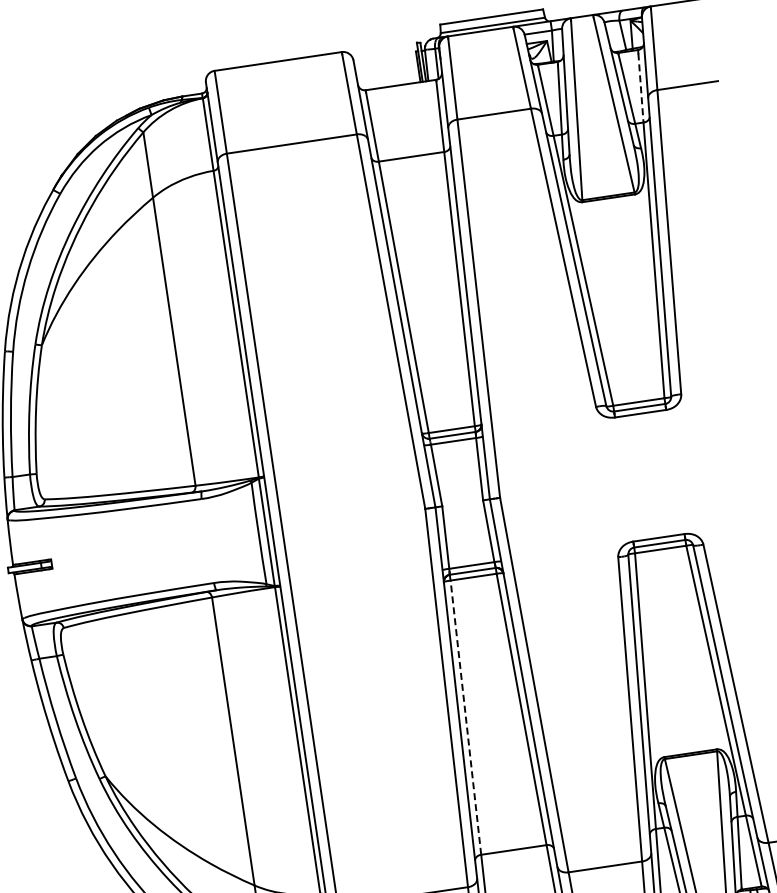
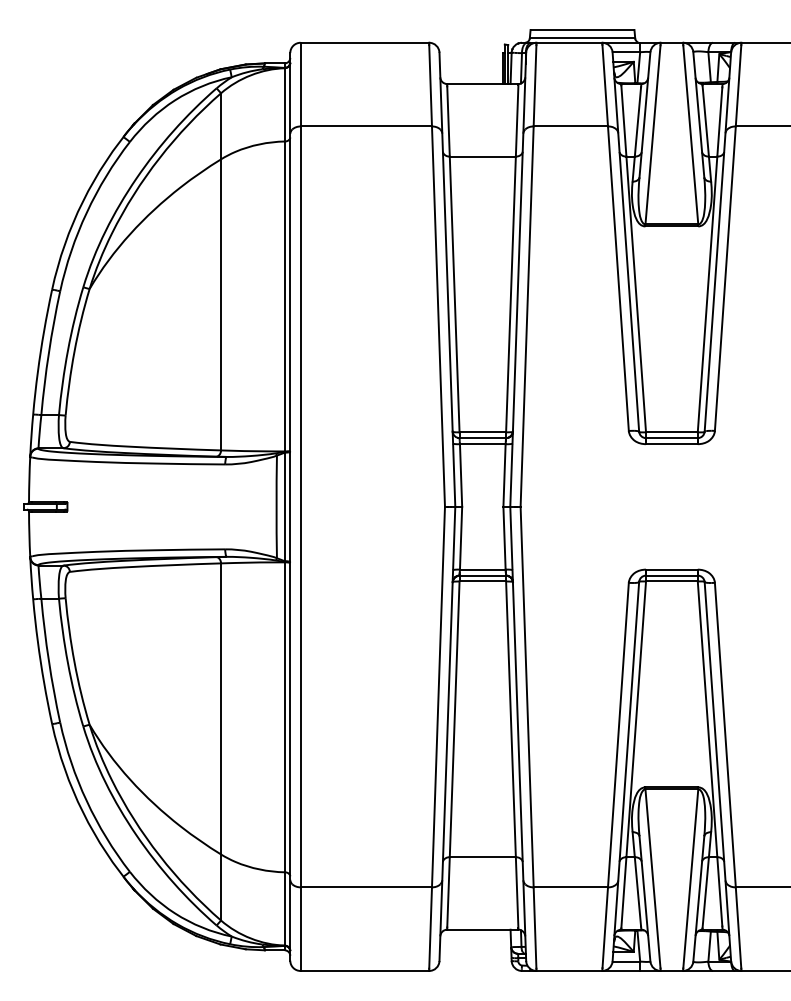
line: (640, 87) -> (719, 121), dashed -> solid
line: (465, 717) -> (454, 719), dashed -> solid

